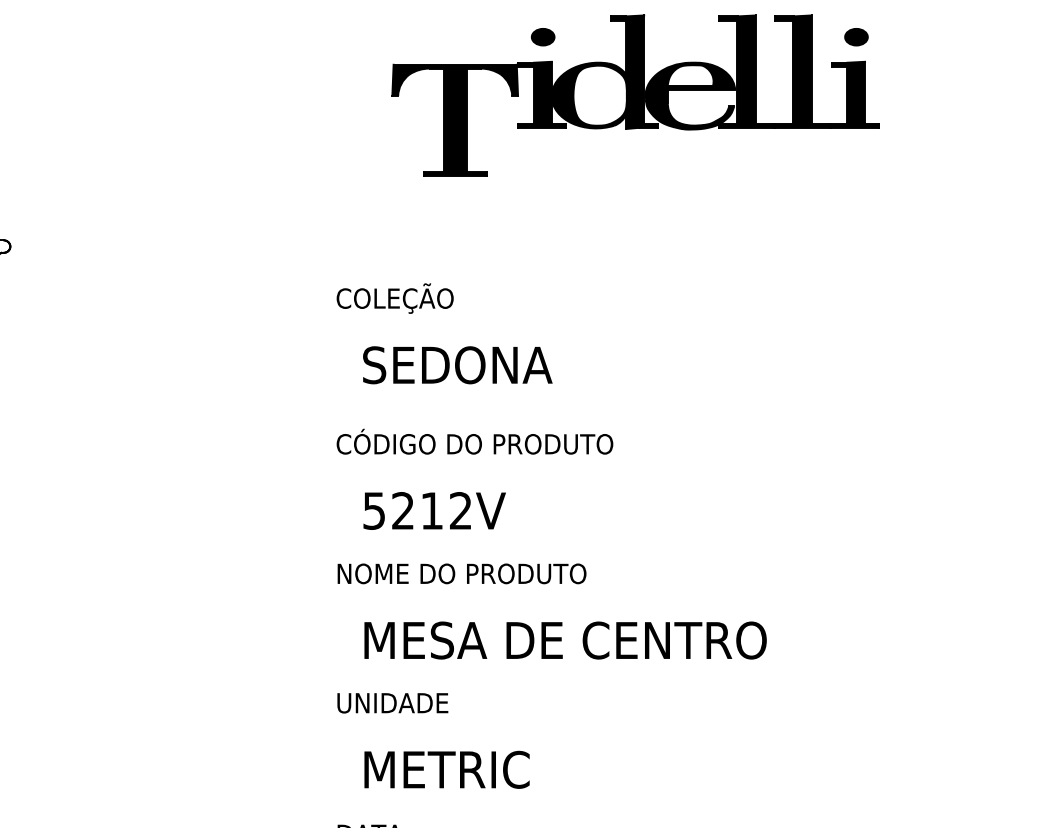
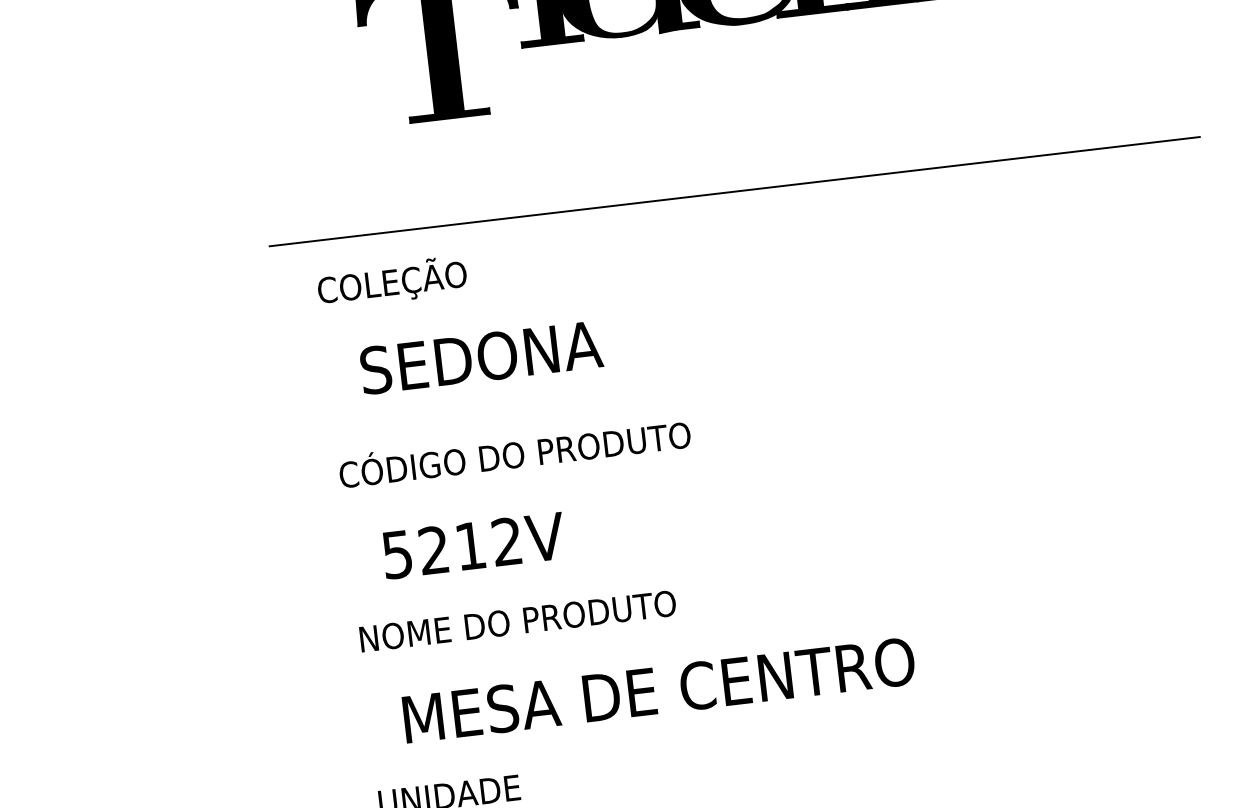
line: (670, 259) -> (735, 191), added

